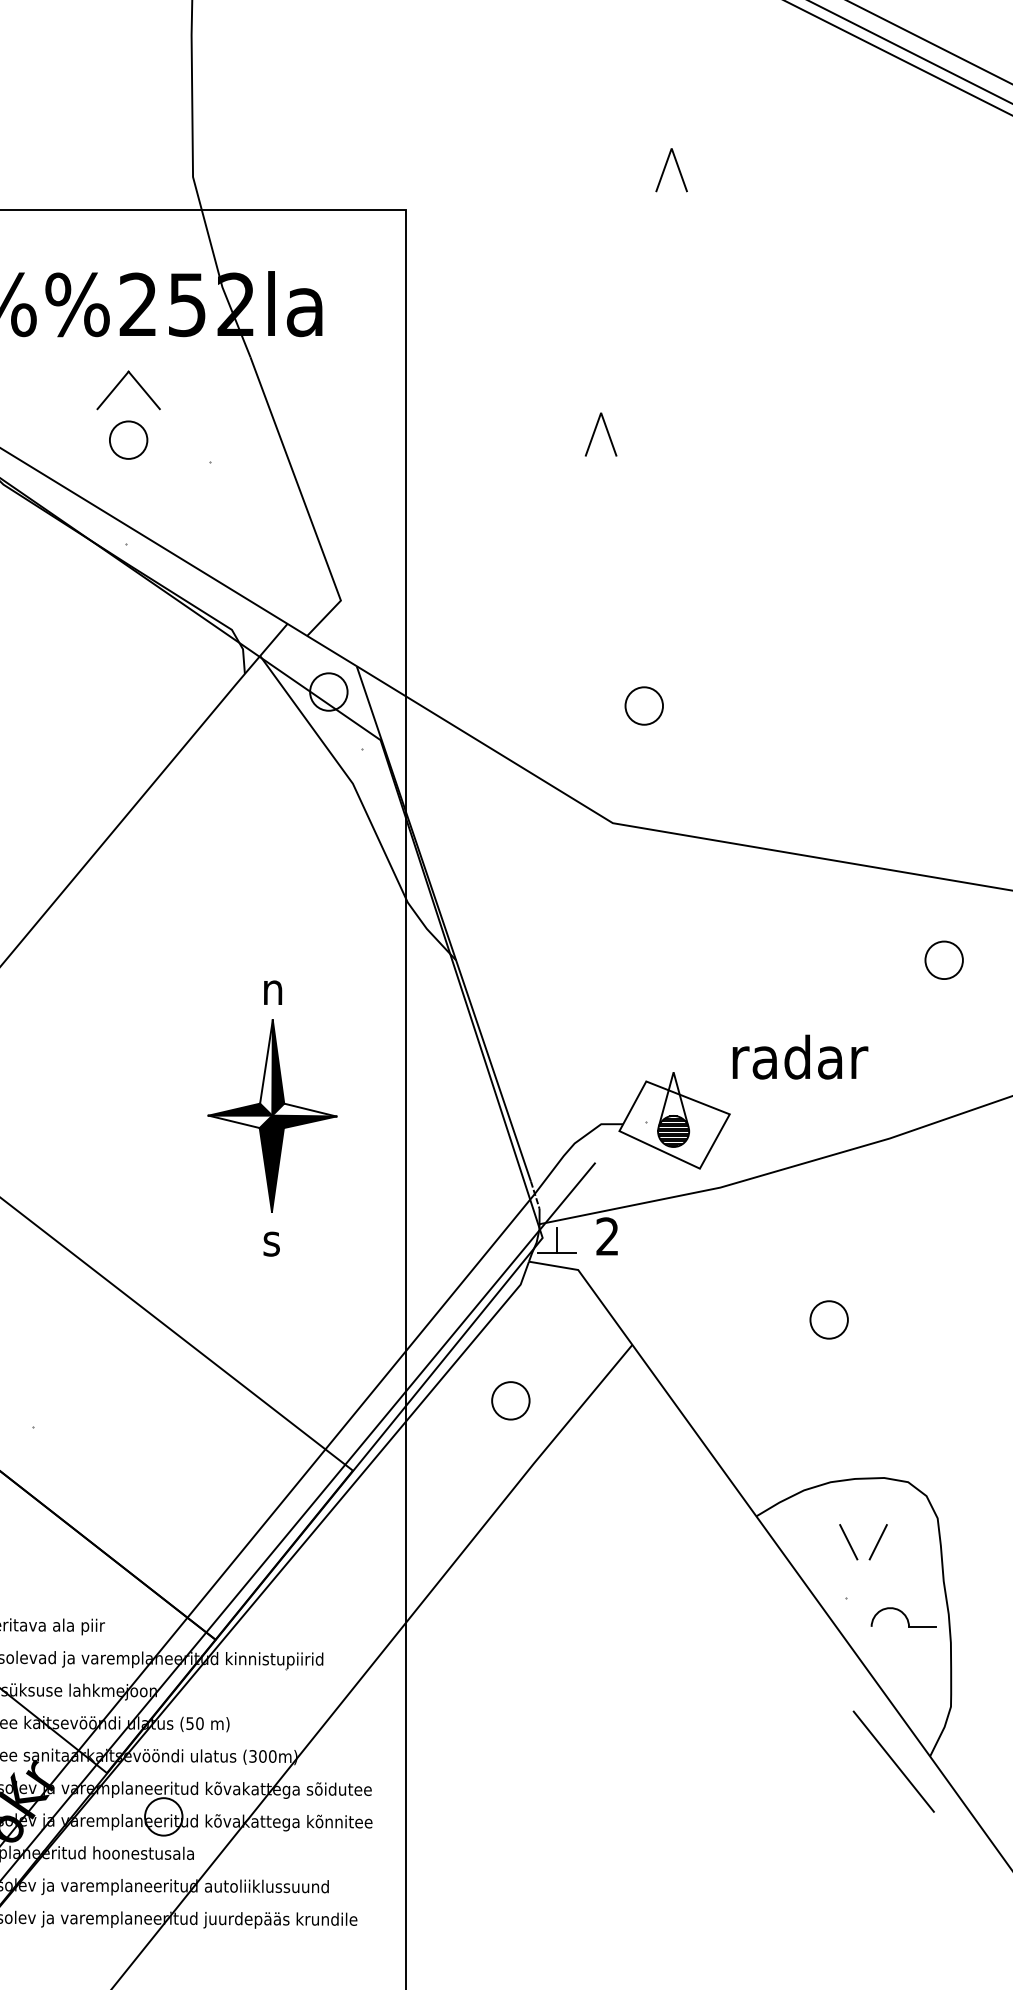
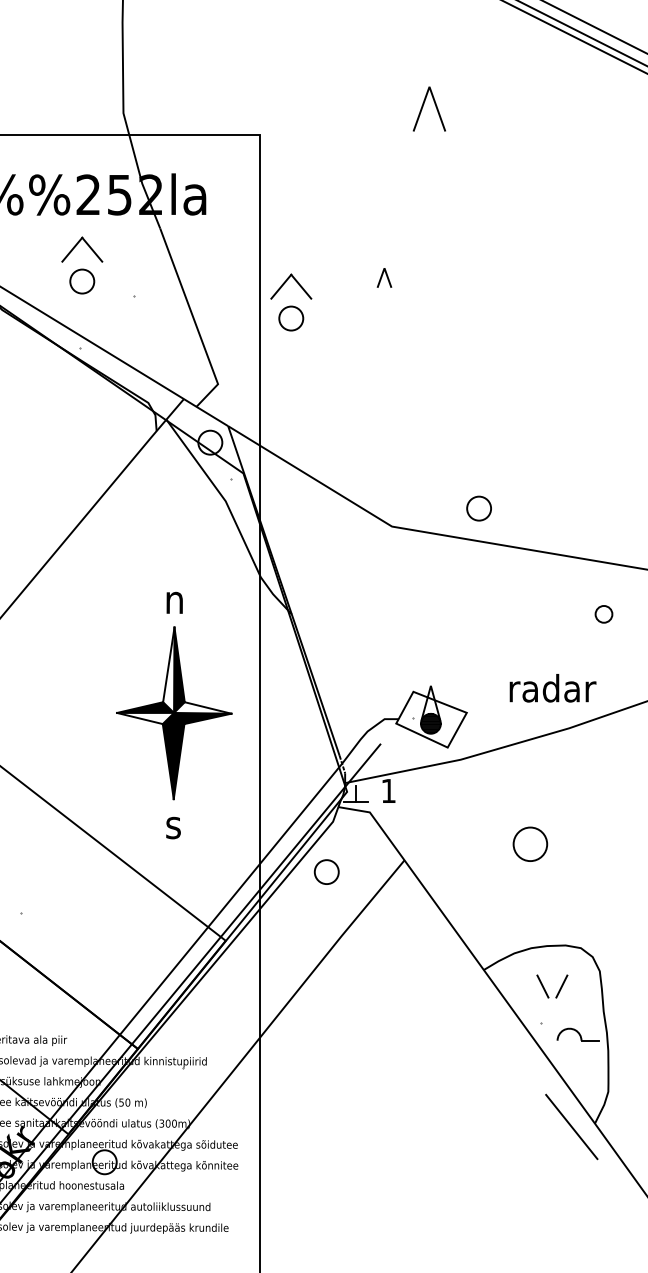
part: (671, 169) -> (429, 108), size x1.6
part: (601, 433) -> (384, 277), size x0.7
part: (455, 472) -> (291, 302), added
part: (643, 705) -> (478, 508), moved
part: (943, 960) -> (603, 614), size x0.7
text: (799, 1057) -> (552, 688), moved
part: (272, 1118) -> (174, 715), size x1.4
text: (607, 1235) -> (388, 790), 2 -> 1
part: (829, 1320) -> (530, 844), size x1.4
part: (510, 1399) -> (326, 871), moved

